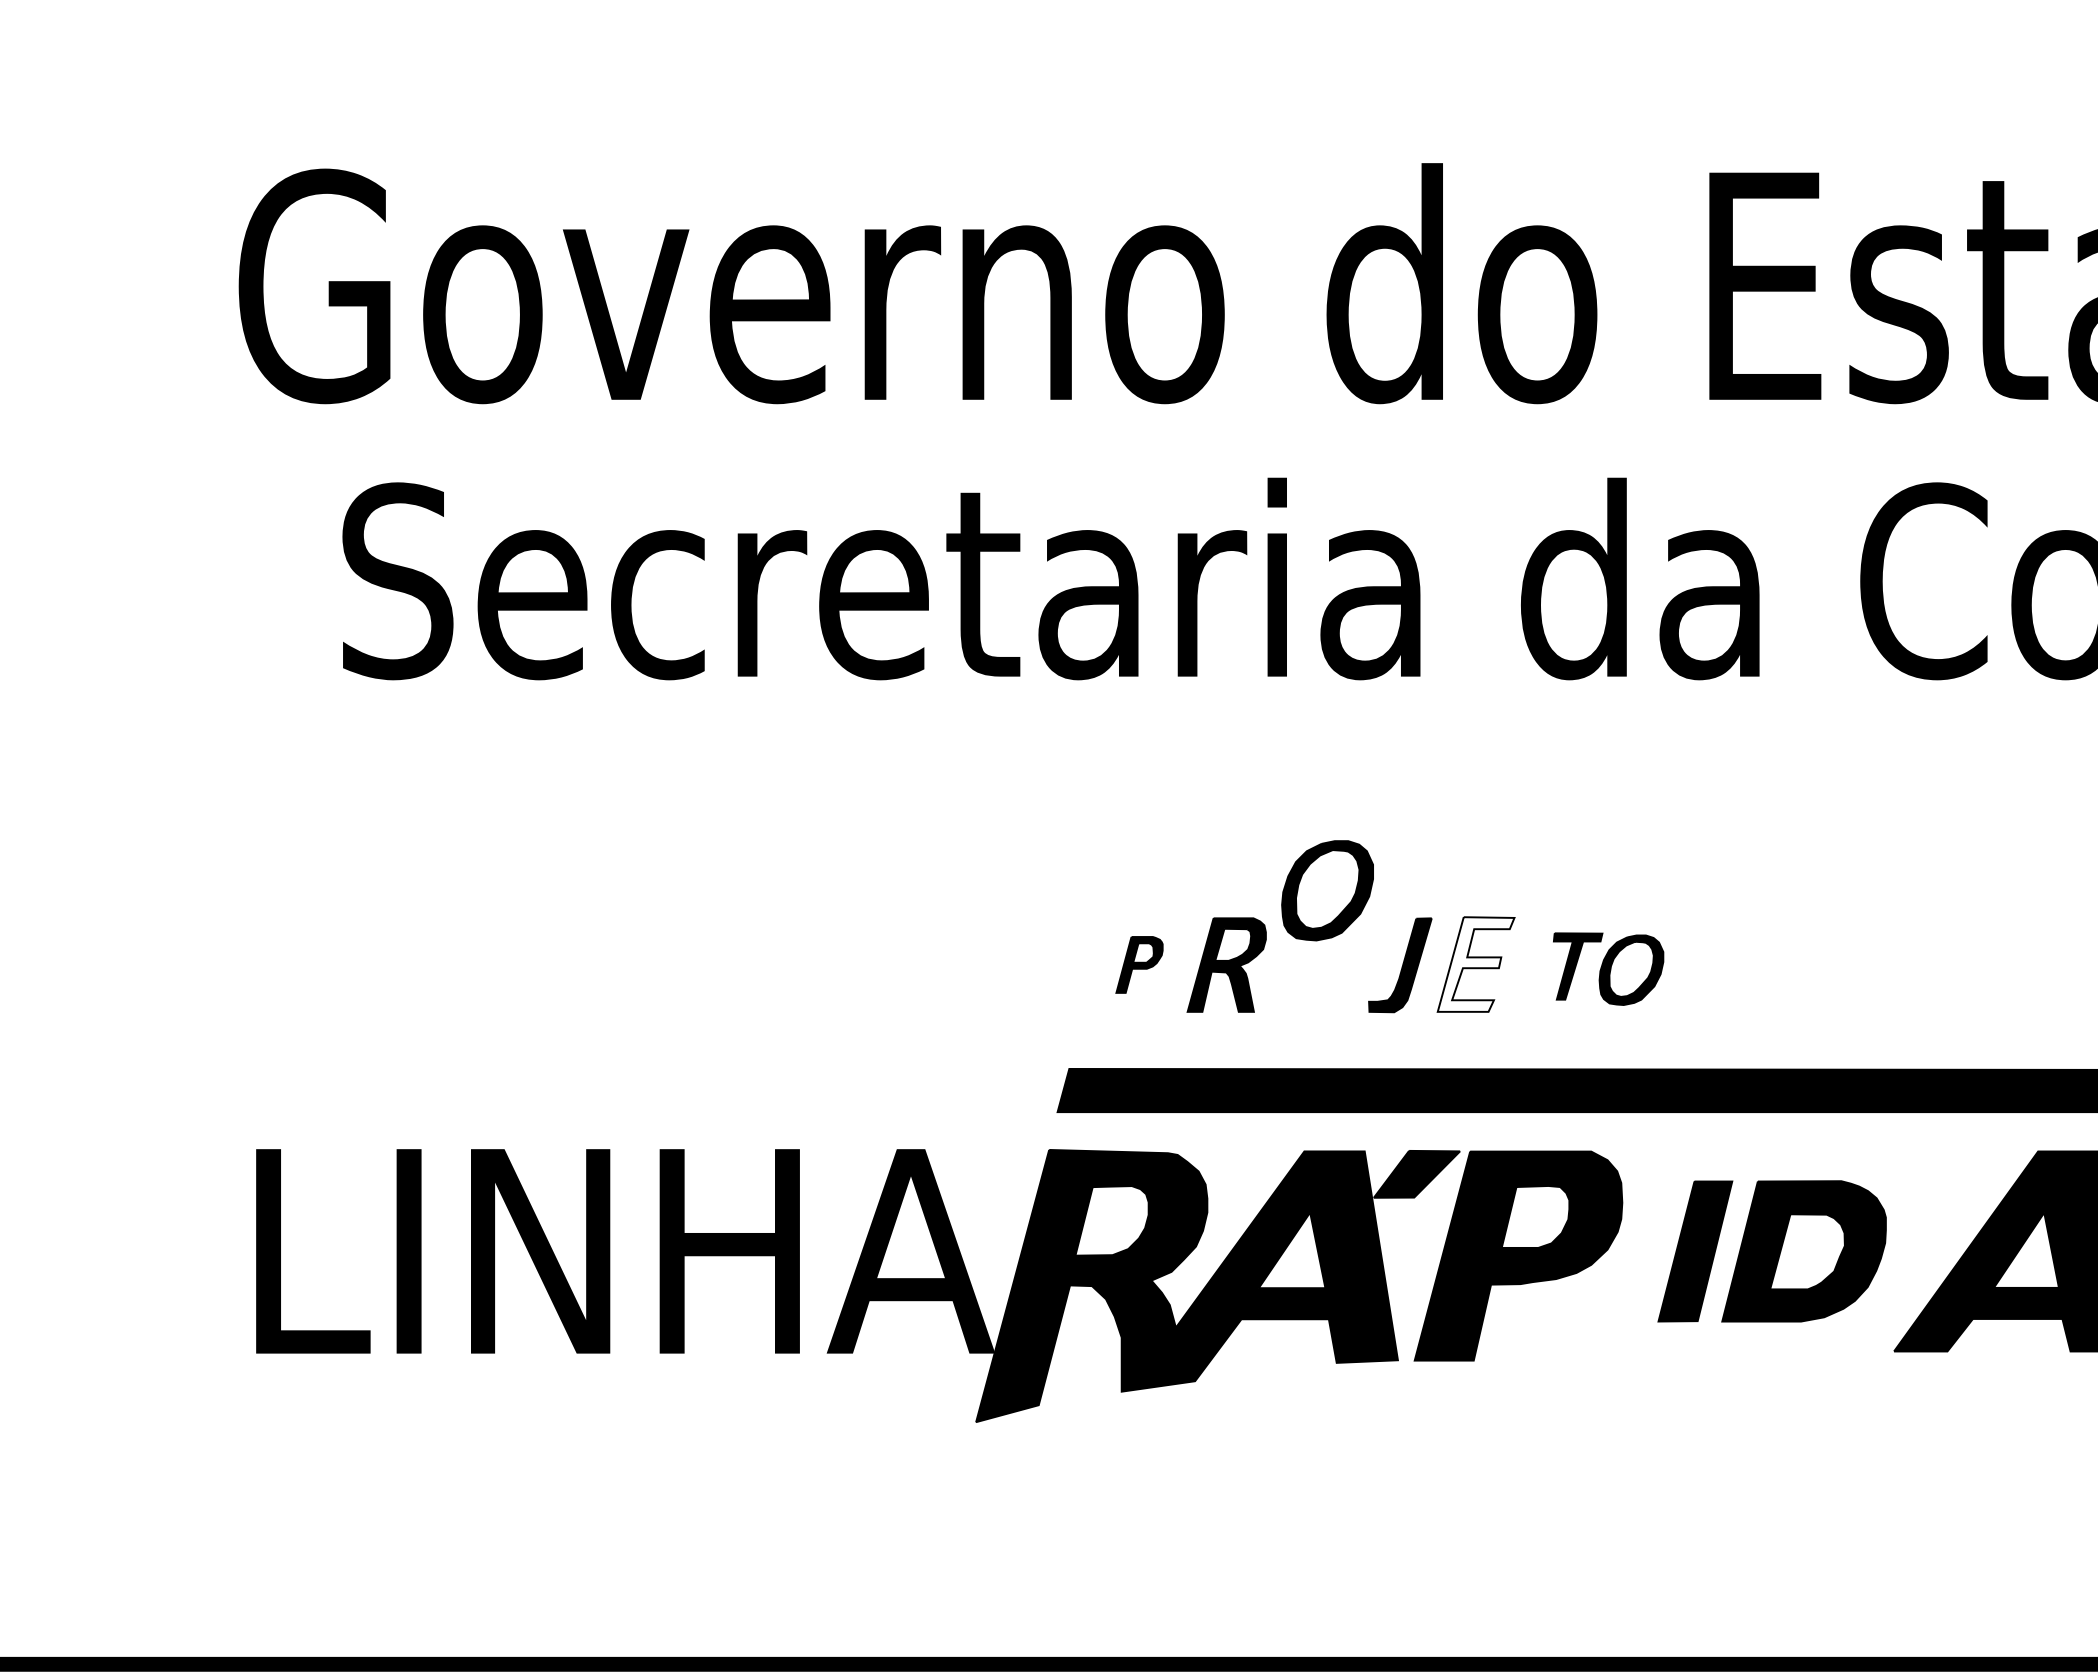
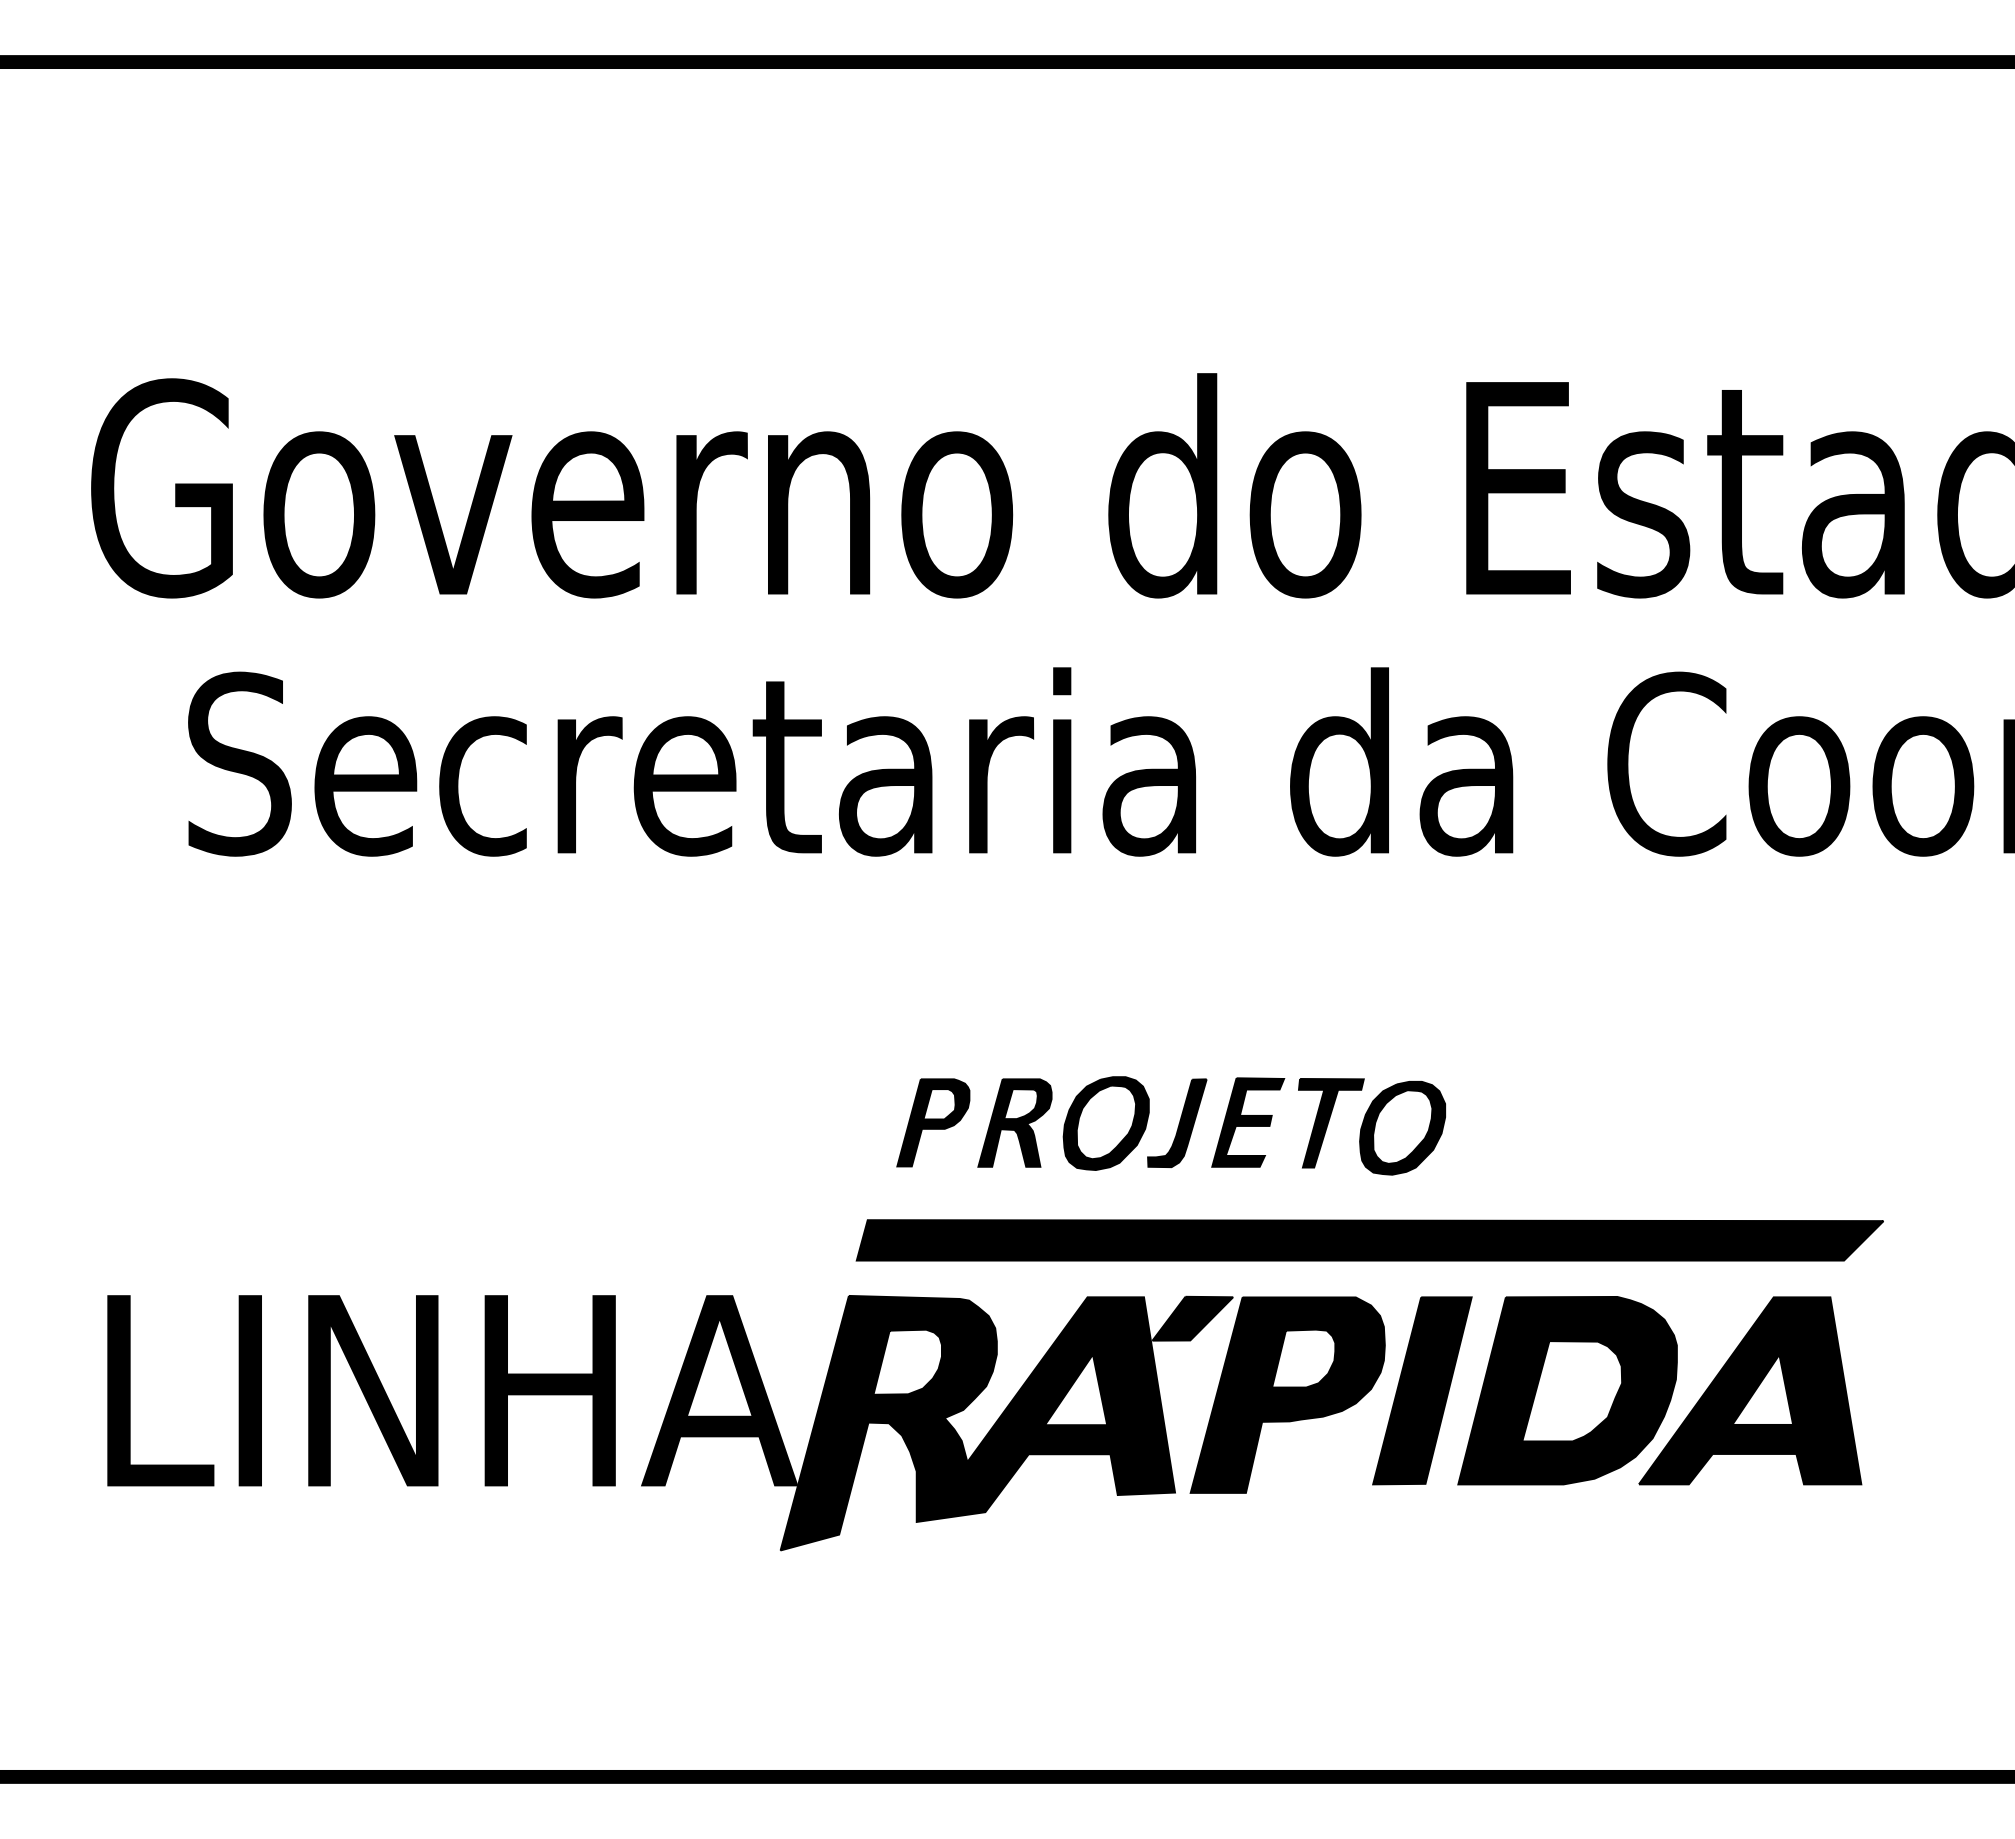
part: (1326, 890) -> (1105, 1123), moved
part: (1139, 964) -> (933, 1122), size x1.67
fill: (1476, 964) -> (1248, 1122), added
part: (1608, 968) -> (1371, 1126), size x1.43
part: (1771, 1251) -> (1524, 1390), size x1.43

